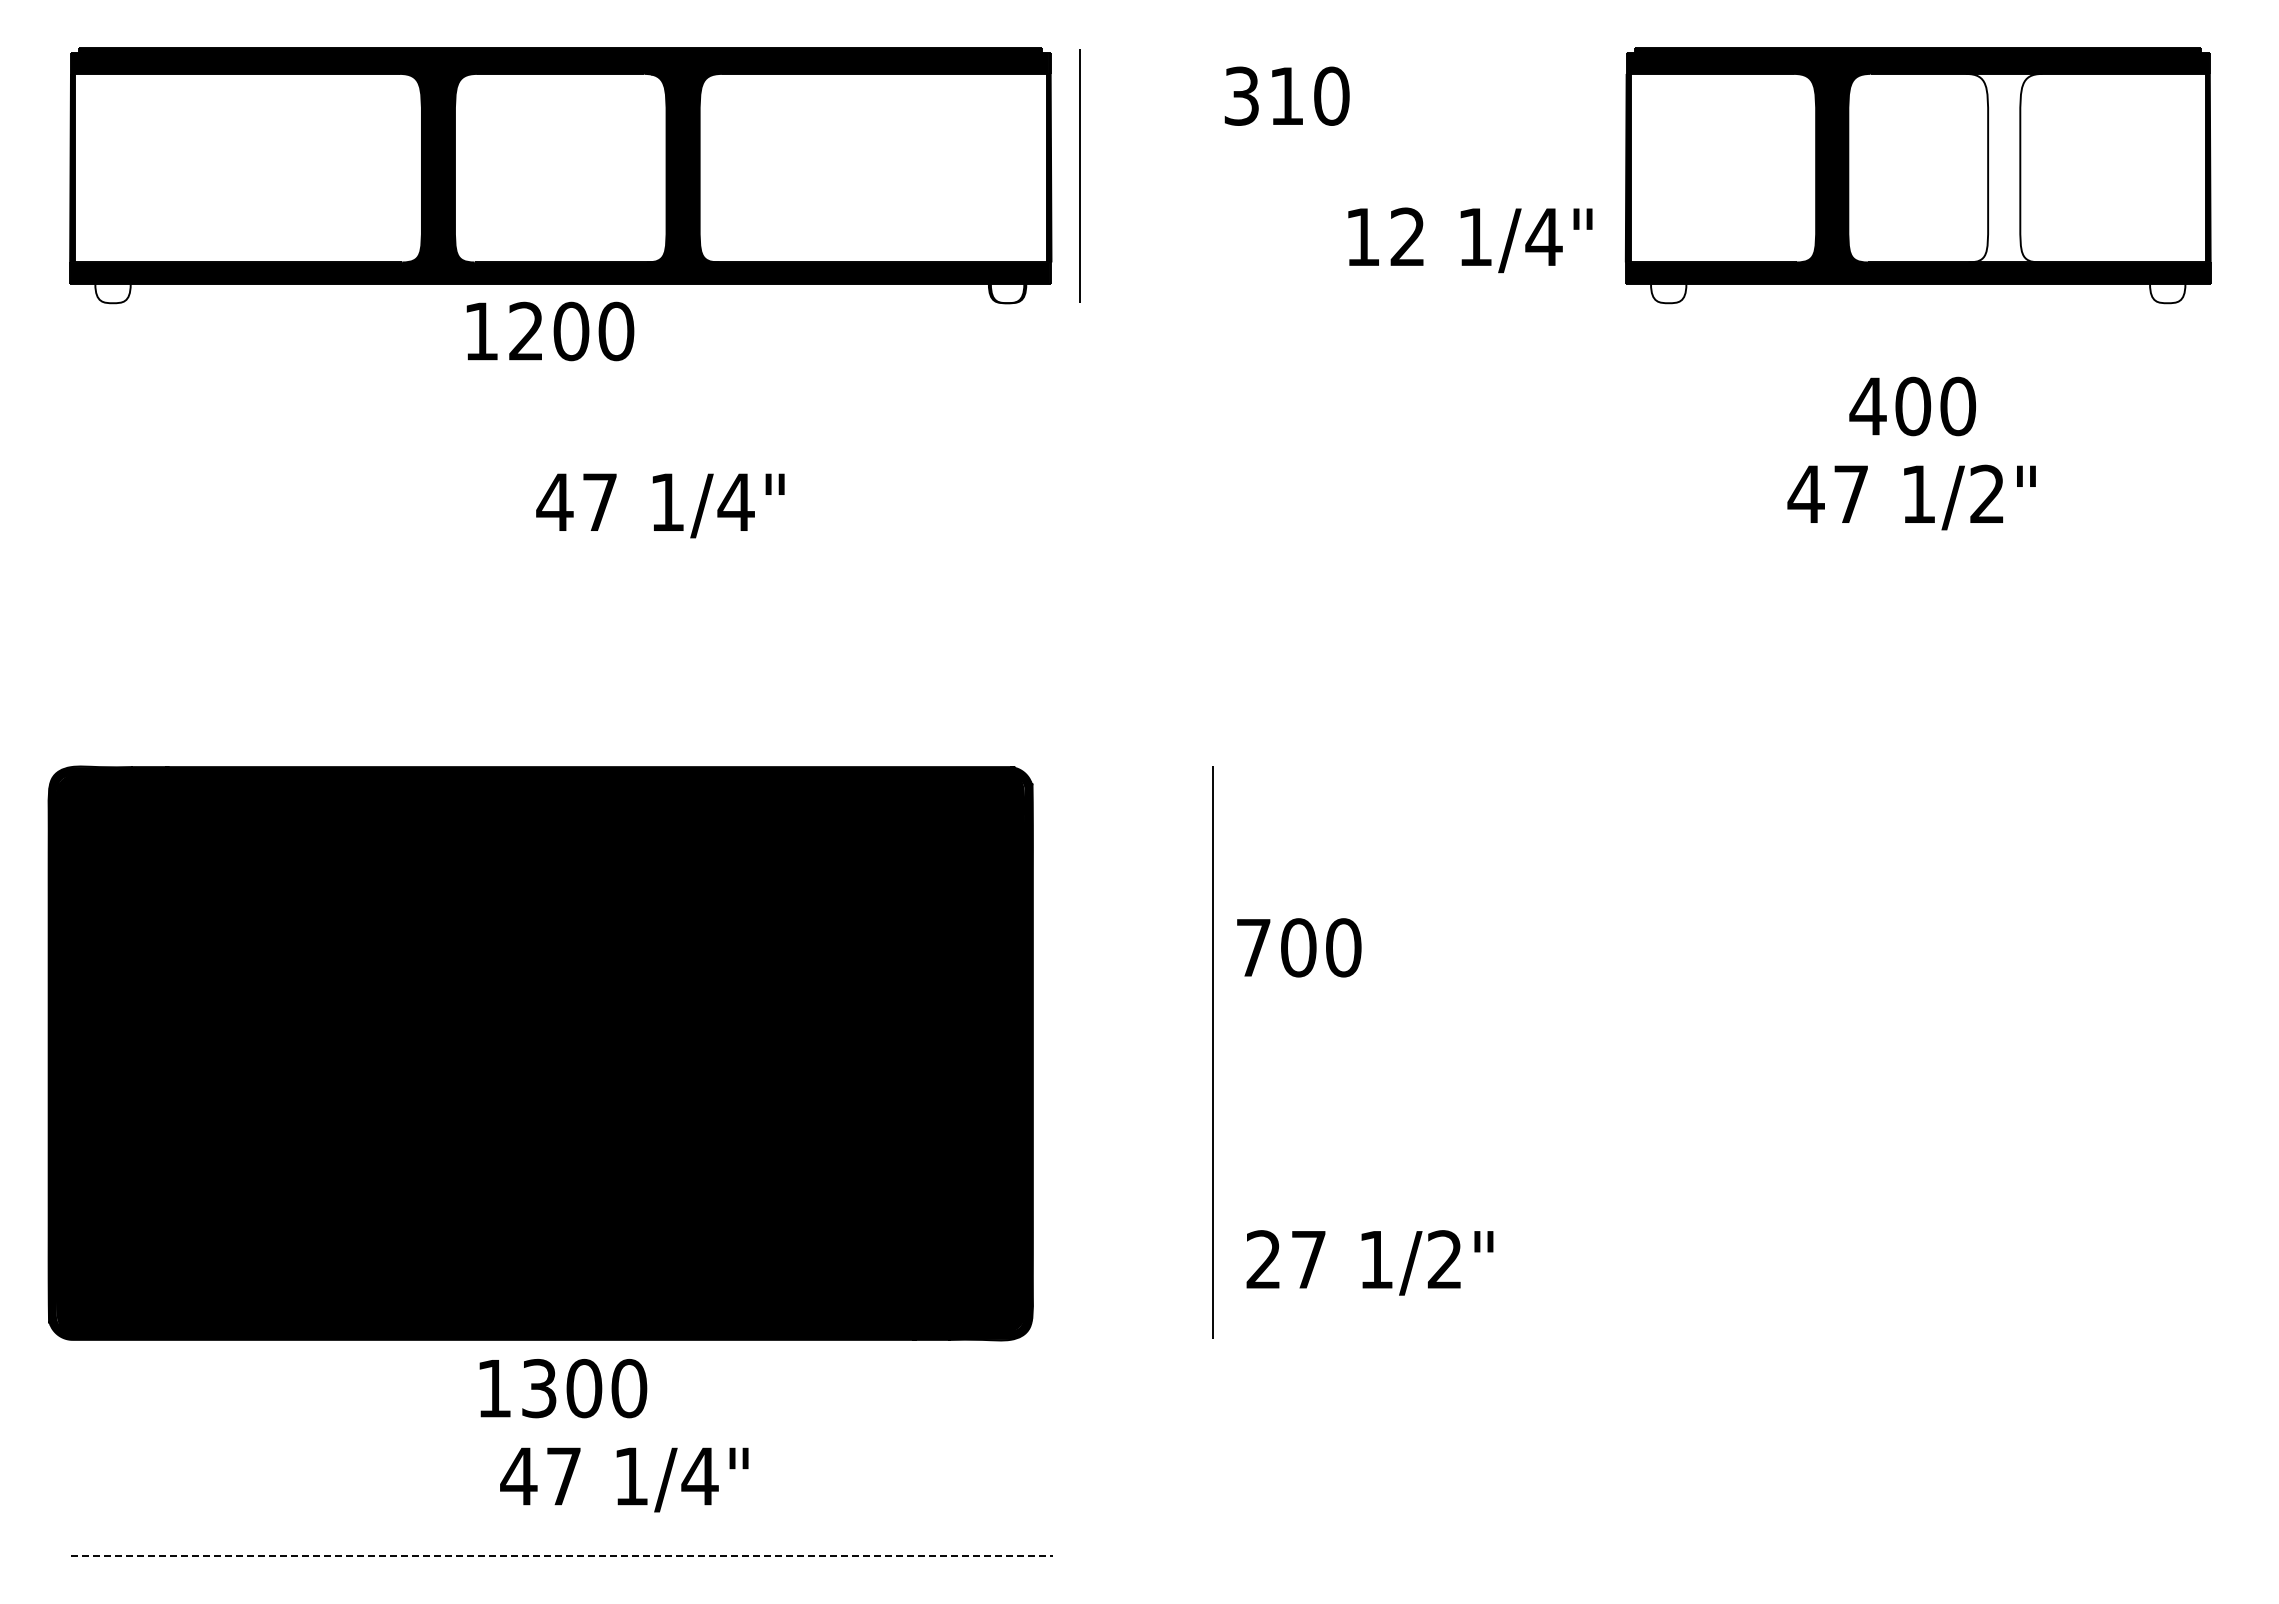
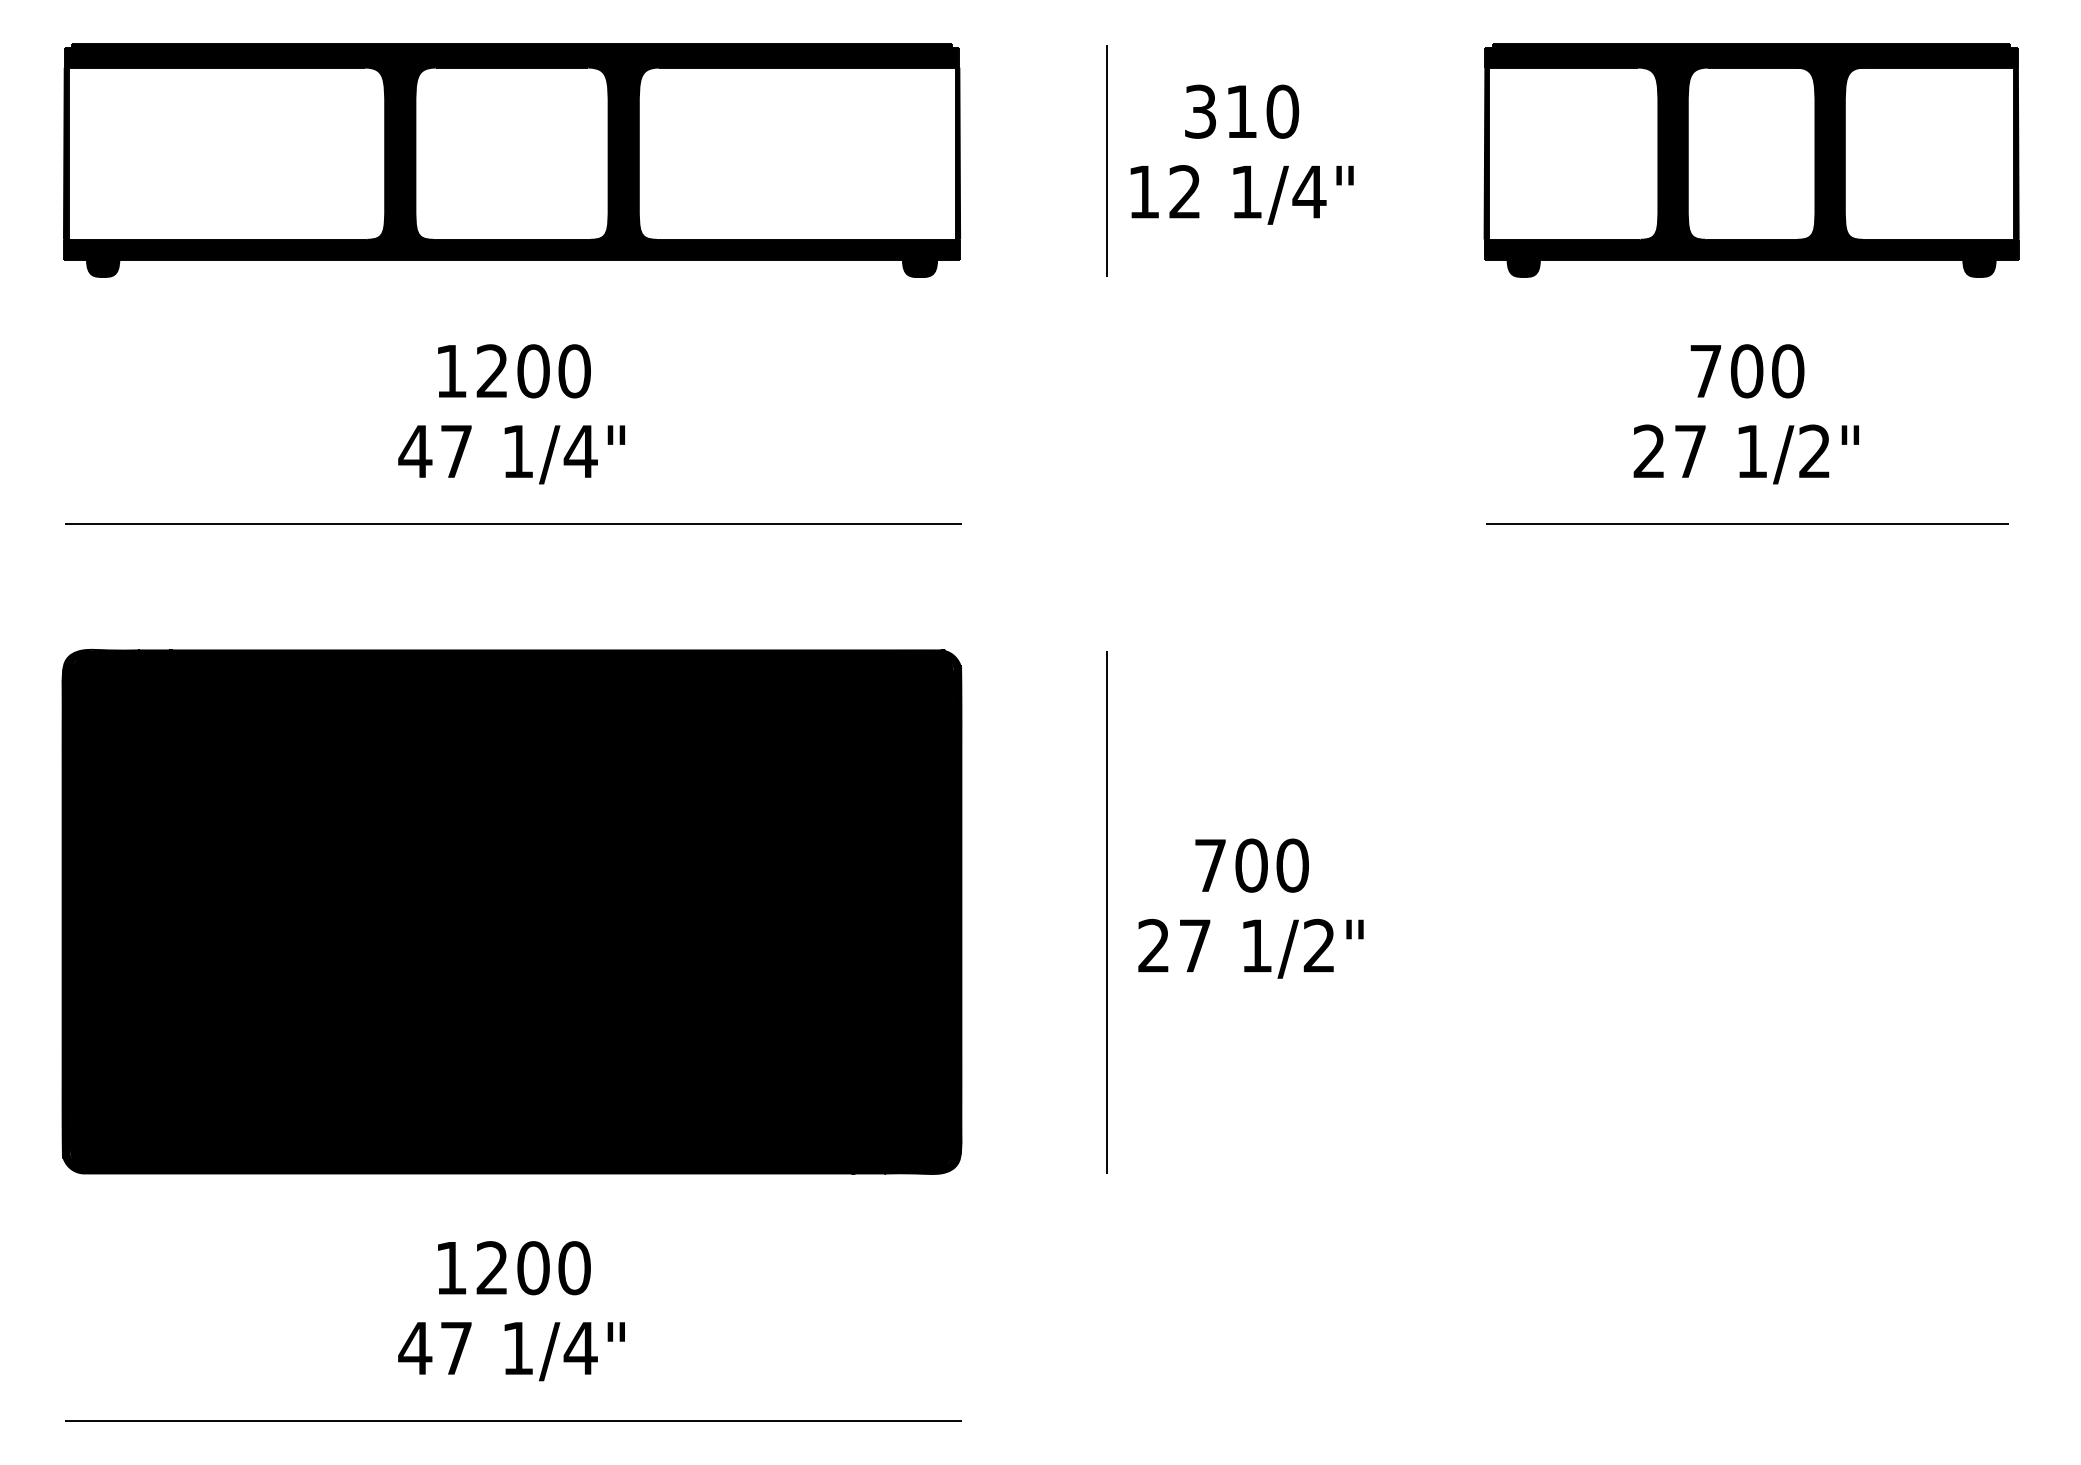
text: (1286, 95) -> (1241, 111), moved
fill: (2004, 167) -> (1830, 153), added
line: (1079, 175) -> (1107, 160), moved
text: (1470, 240) -> (1242, 195), moved
fill: (112, 293) -> (102, 268), added
fill: (1007, 293) -> (919, 268), added
fill: (1668, 293) -> (1523, 268), added
fill: (2167, 293) -> (1979, 268), added
text: (550, 331) -> (514, 371), moved
text: (1867, 406) -> (1705, 371), 400 -> 700
text: (1805, 493) -> (1648, 450), 47 -> 27
text: (660, 505) -> (511, 454), moved
line: (561, 573) -> (512, 523), added
line: (1913, 573) -> (1747, 523), added
text: (1299, 947) -> (1252, 865), moved
line: (1212, 1052) -> (1107, 911), moved
part: (540, 1053) -> (511, 911), moved
text: (1369, 1262) -> (1250, 948), moved
text: (539, 1388) -> (492, 1268), 1300 -> 1200
text: (624, 1479) -> (511, 1351), moved
line: (562, 1555) -> (513, 1420), dashed -> solid

